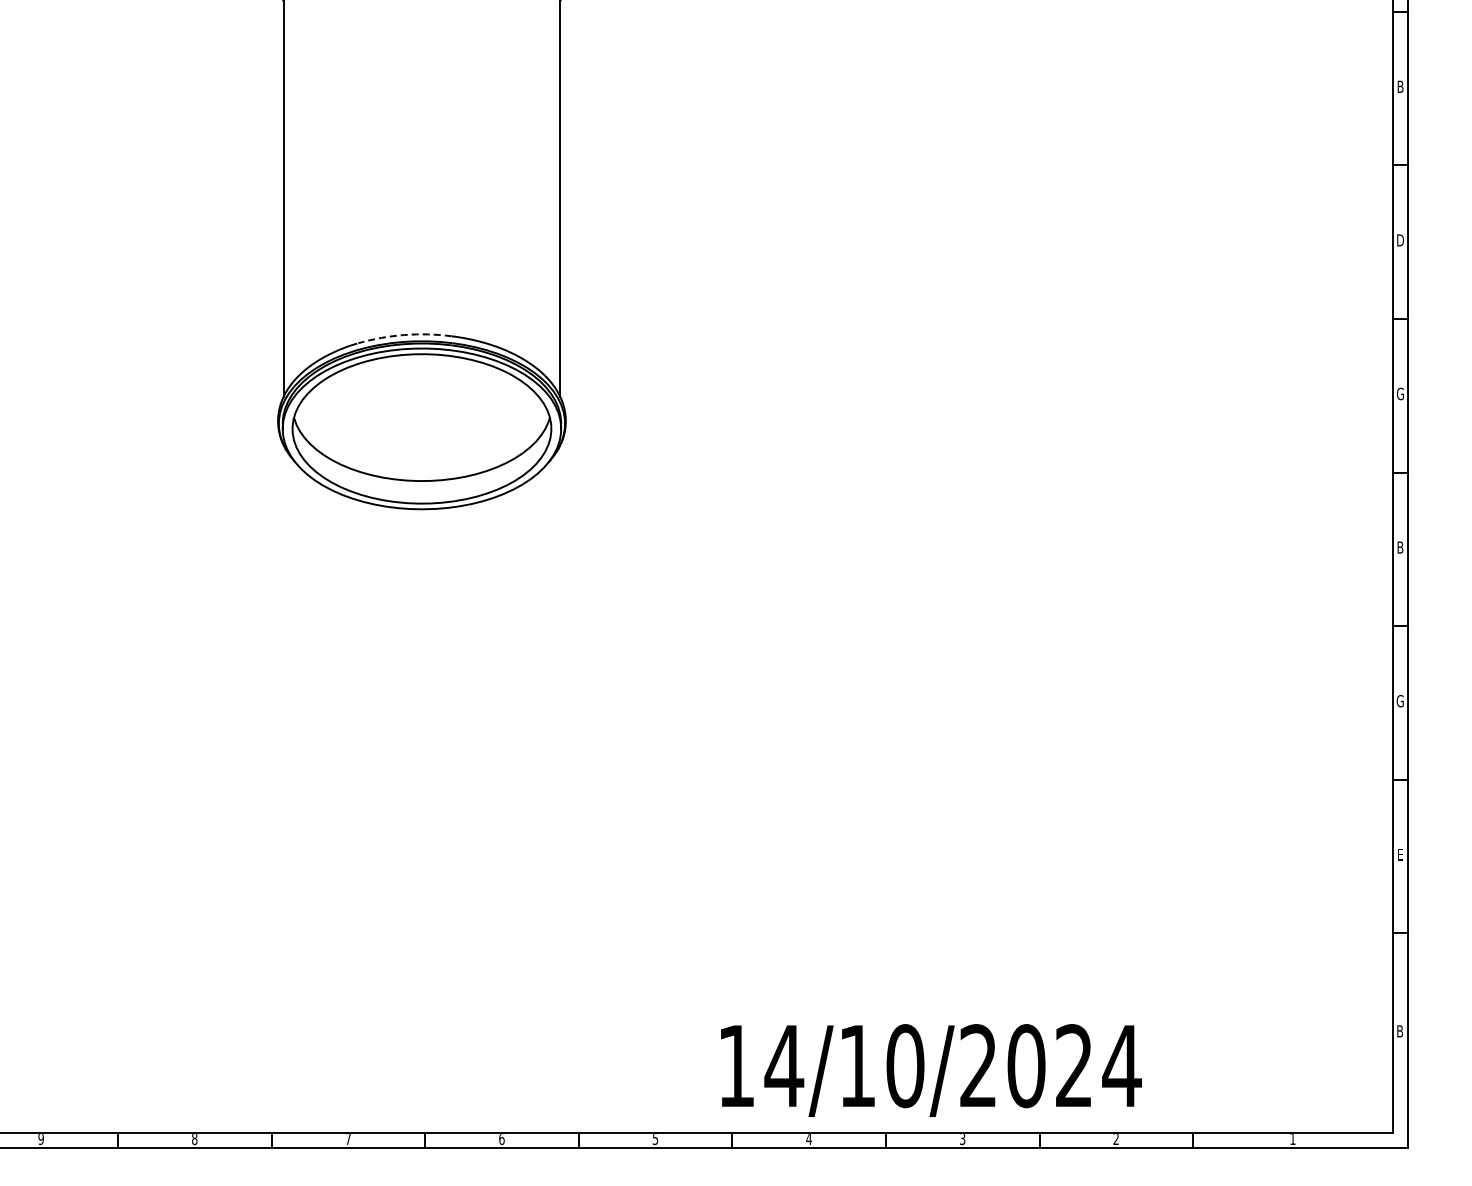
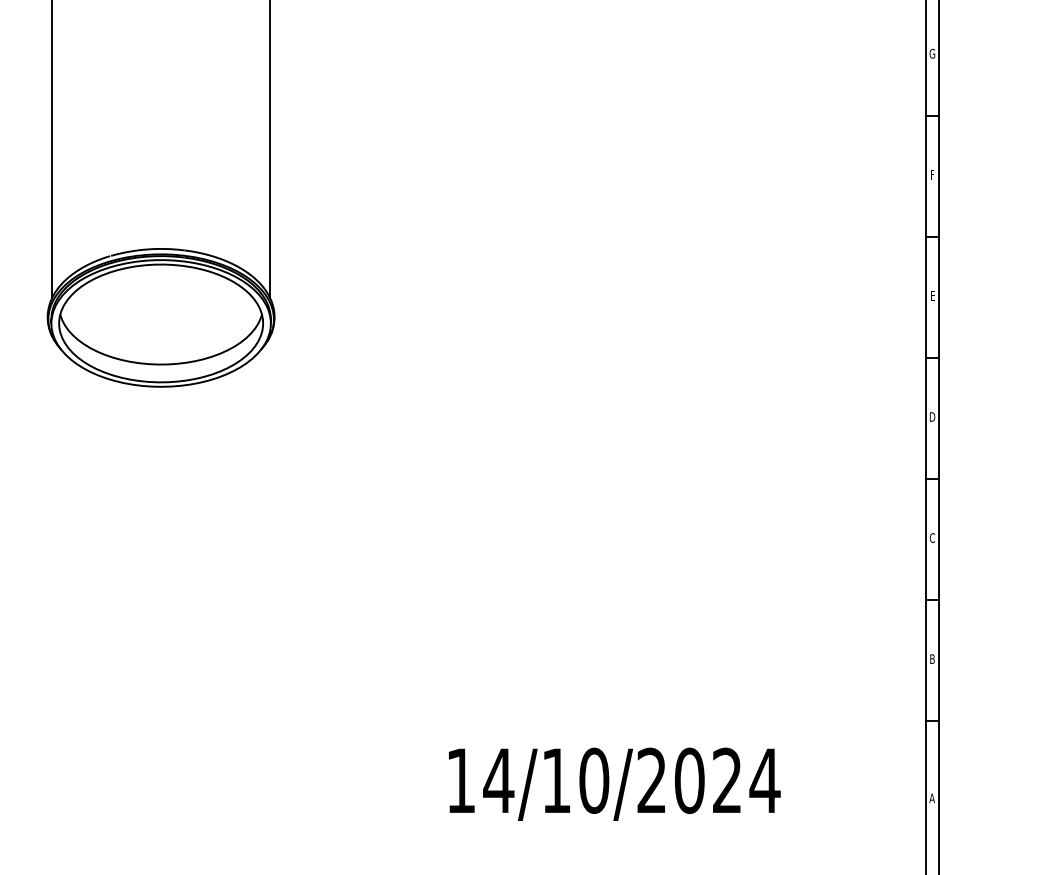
text: (1399, 86) -> (931, 53), B -> G
text: (1400, 240) -> (932, 174), D -> F
arc: (404, 335) -> (147, 249), dashed -> solid
text: (1399, 393) -> (931, 295), G -> E
text: (1400, 547) -> (932, 416), B -> D
text: (1399, 701) -> (931, 538), G -> C
text: (1400, 854) -> (932, 658), E -> B
text: (1399, 1031) -> (931, 798), B -> A
text: (931, 1070) -> (614, 784), moved

